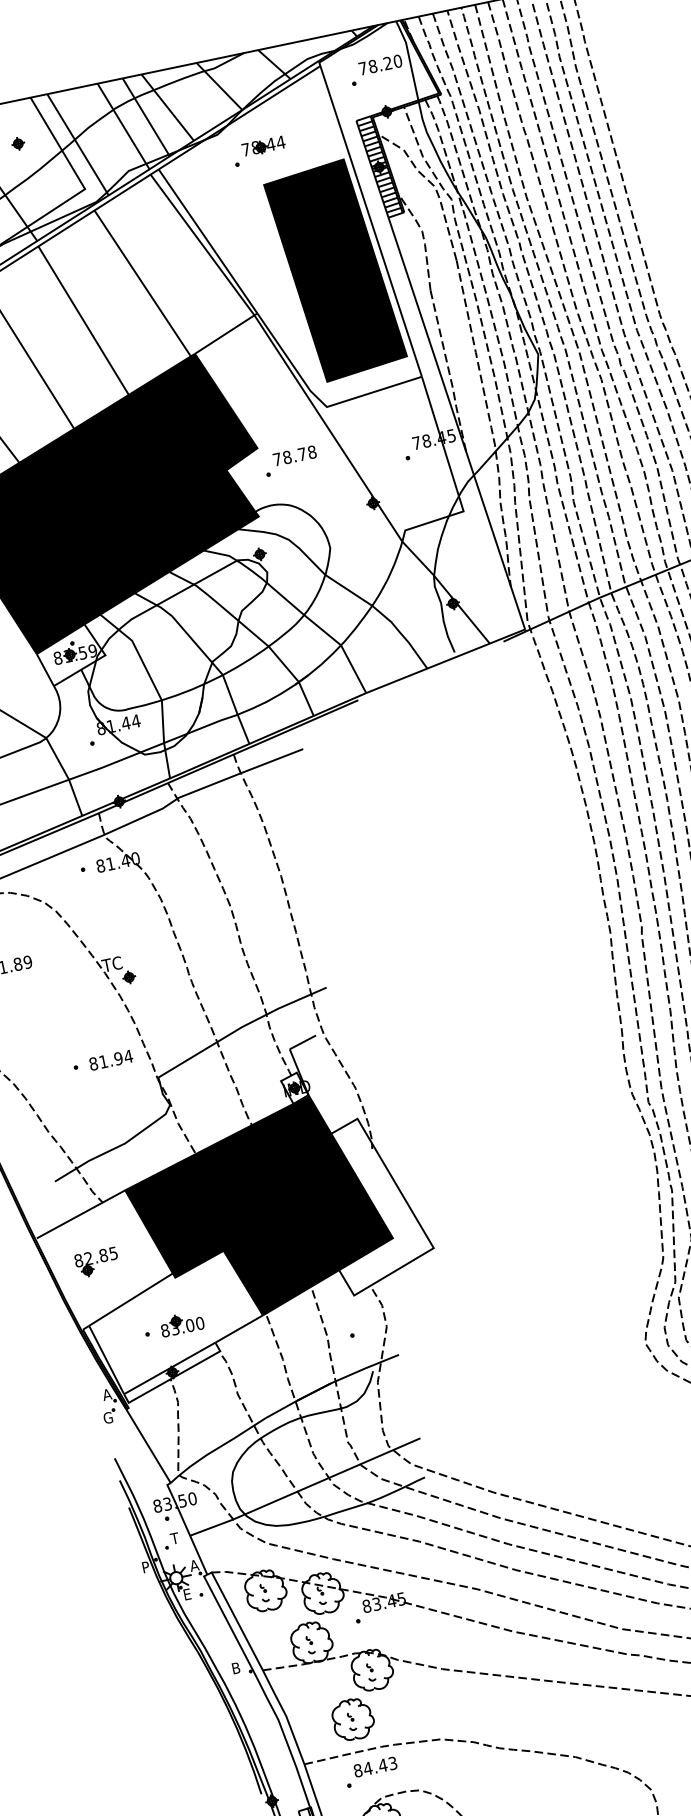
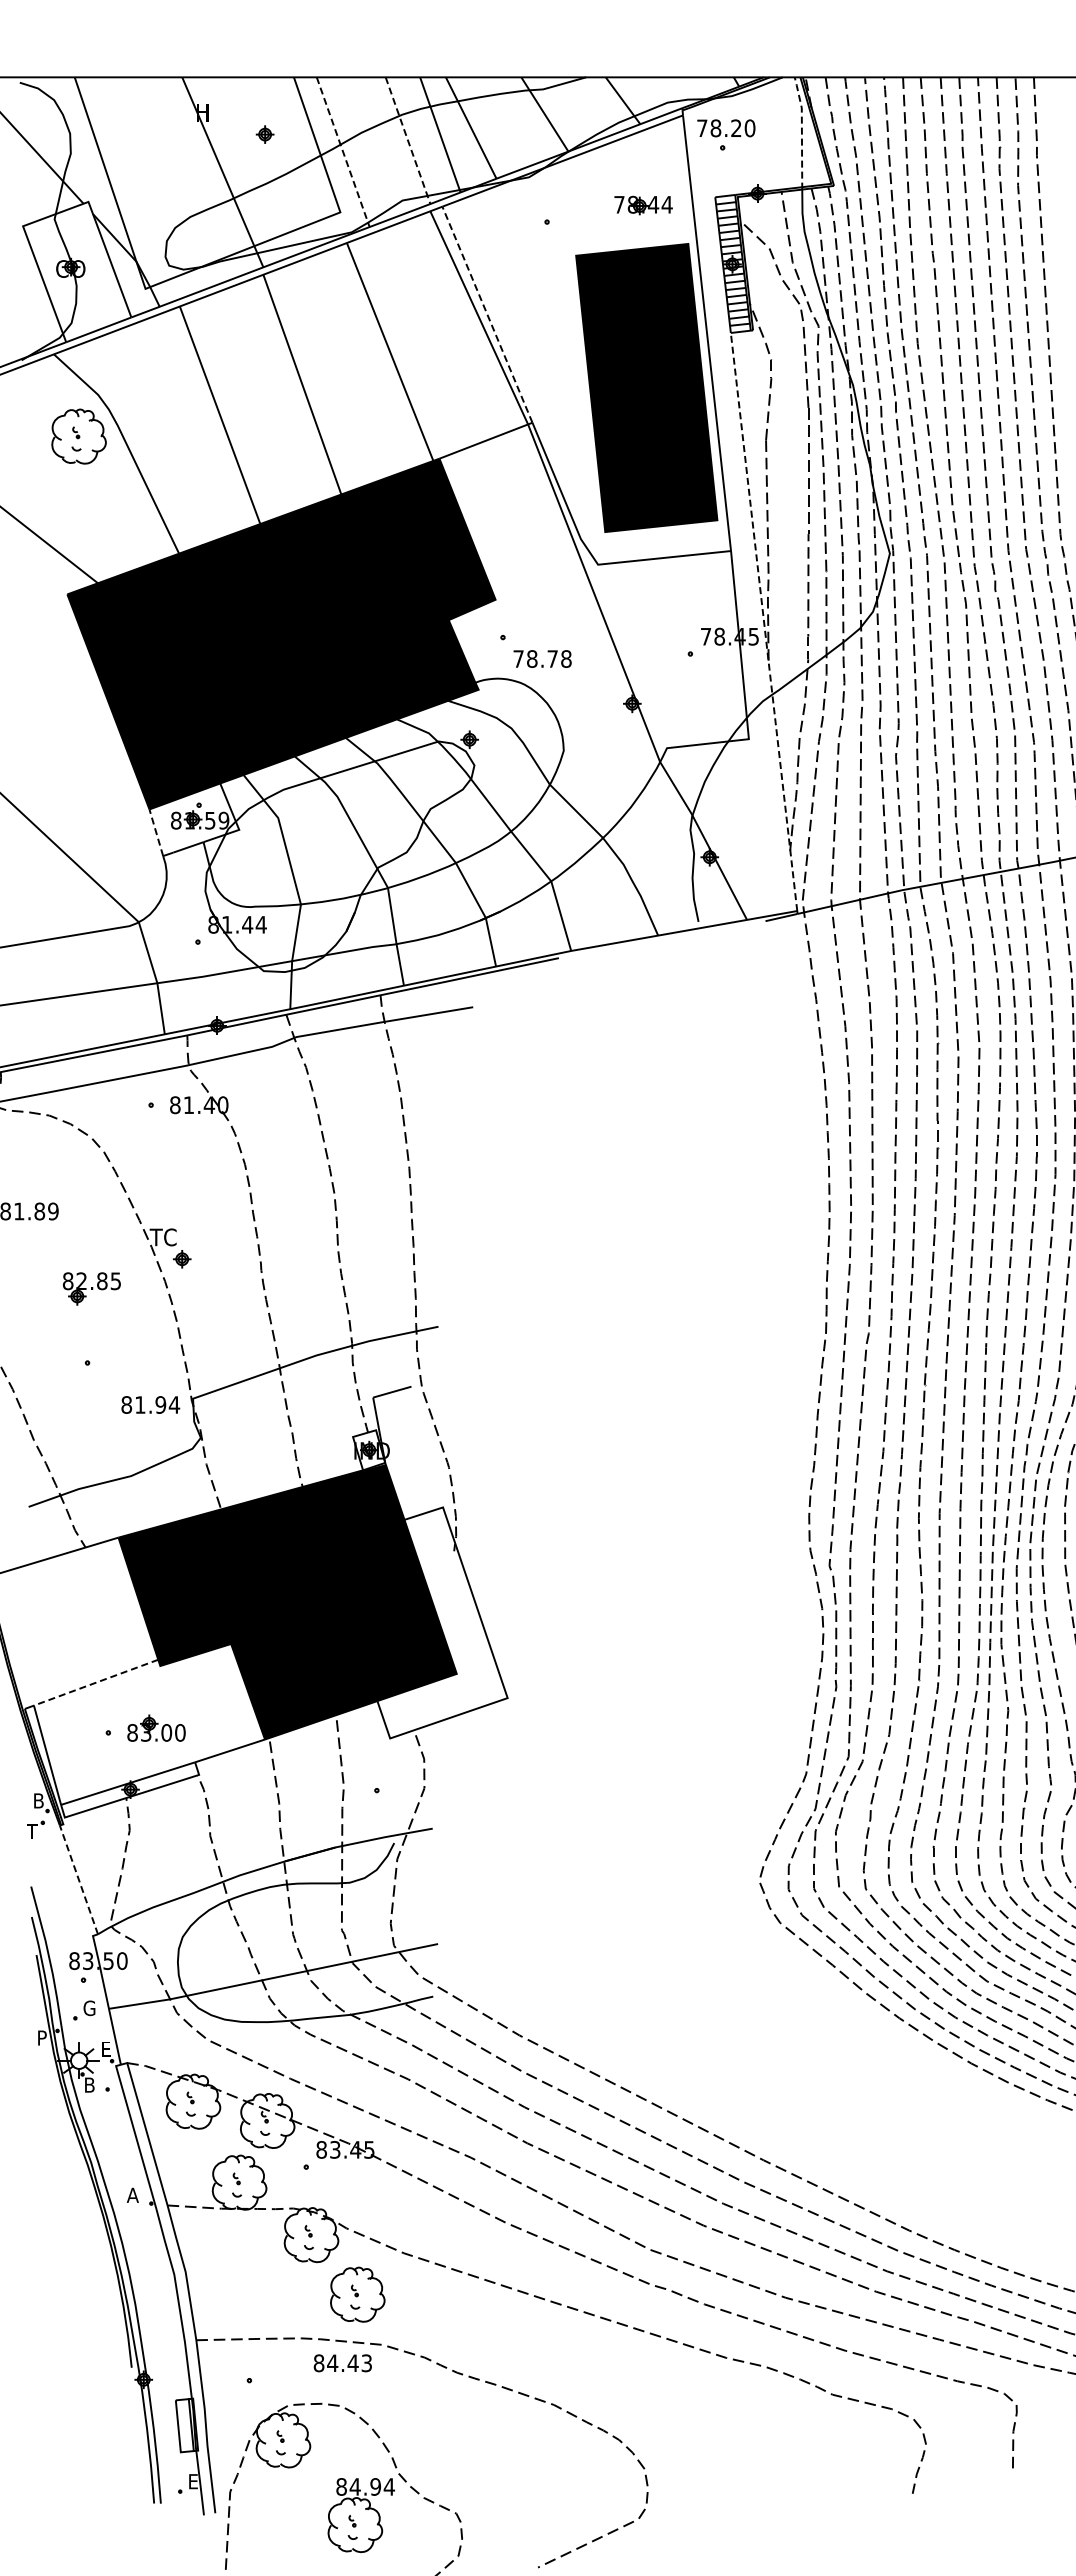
line: (409, 59) -> (801, 130), solid -> dashed
text: (380, 65) -> (726, 128), moved
line: (124, 127) -> (408, 141), solid -> dashed
line: (78, 144) -> (343, 152), solid -> dashed
part: (263, 146) -> (643, 205), moved
line: (208, 241) -> (487, 314), solid -> dashed
line: (457, 423) -> (764, 622), solid -> dashed
text: (294, 455) -> (542, 658), moved
line: (45, 669) -> (156, 832), solid -> dashed
text: (110, 1059) -> (150, 1404), moved
part: (96, 1262) -> (91, 1288), moved
line: (130, 1299) -> (95, 1682), solid -> dashed
text: (106, 1394) -> (38, 1800), A -> B
text: (108, 1417) -> (33, 1831), G -> T
line: (148, 1445) -> (78, 1879), solid -> dashed
text: (175, 1538) -> (88, 2008), T -> G
text: (194, 1565) -> (106, 2048), A -> E
text: (187, 1593) -> (89, 2084), E -> B
text: (235, 1667) -> (132, 2194), B -> A
part: (353, 1719) -> (357, 2294), moved
text: (375, 1767) -> (342, 2363), moved

